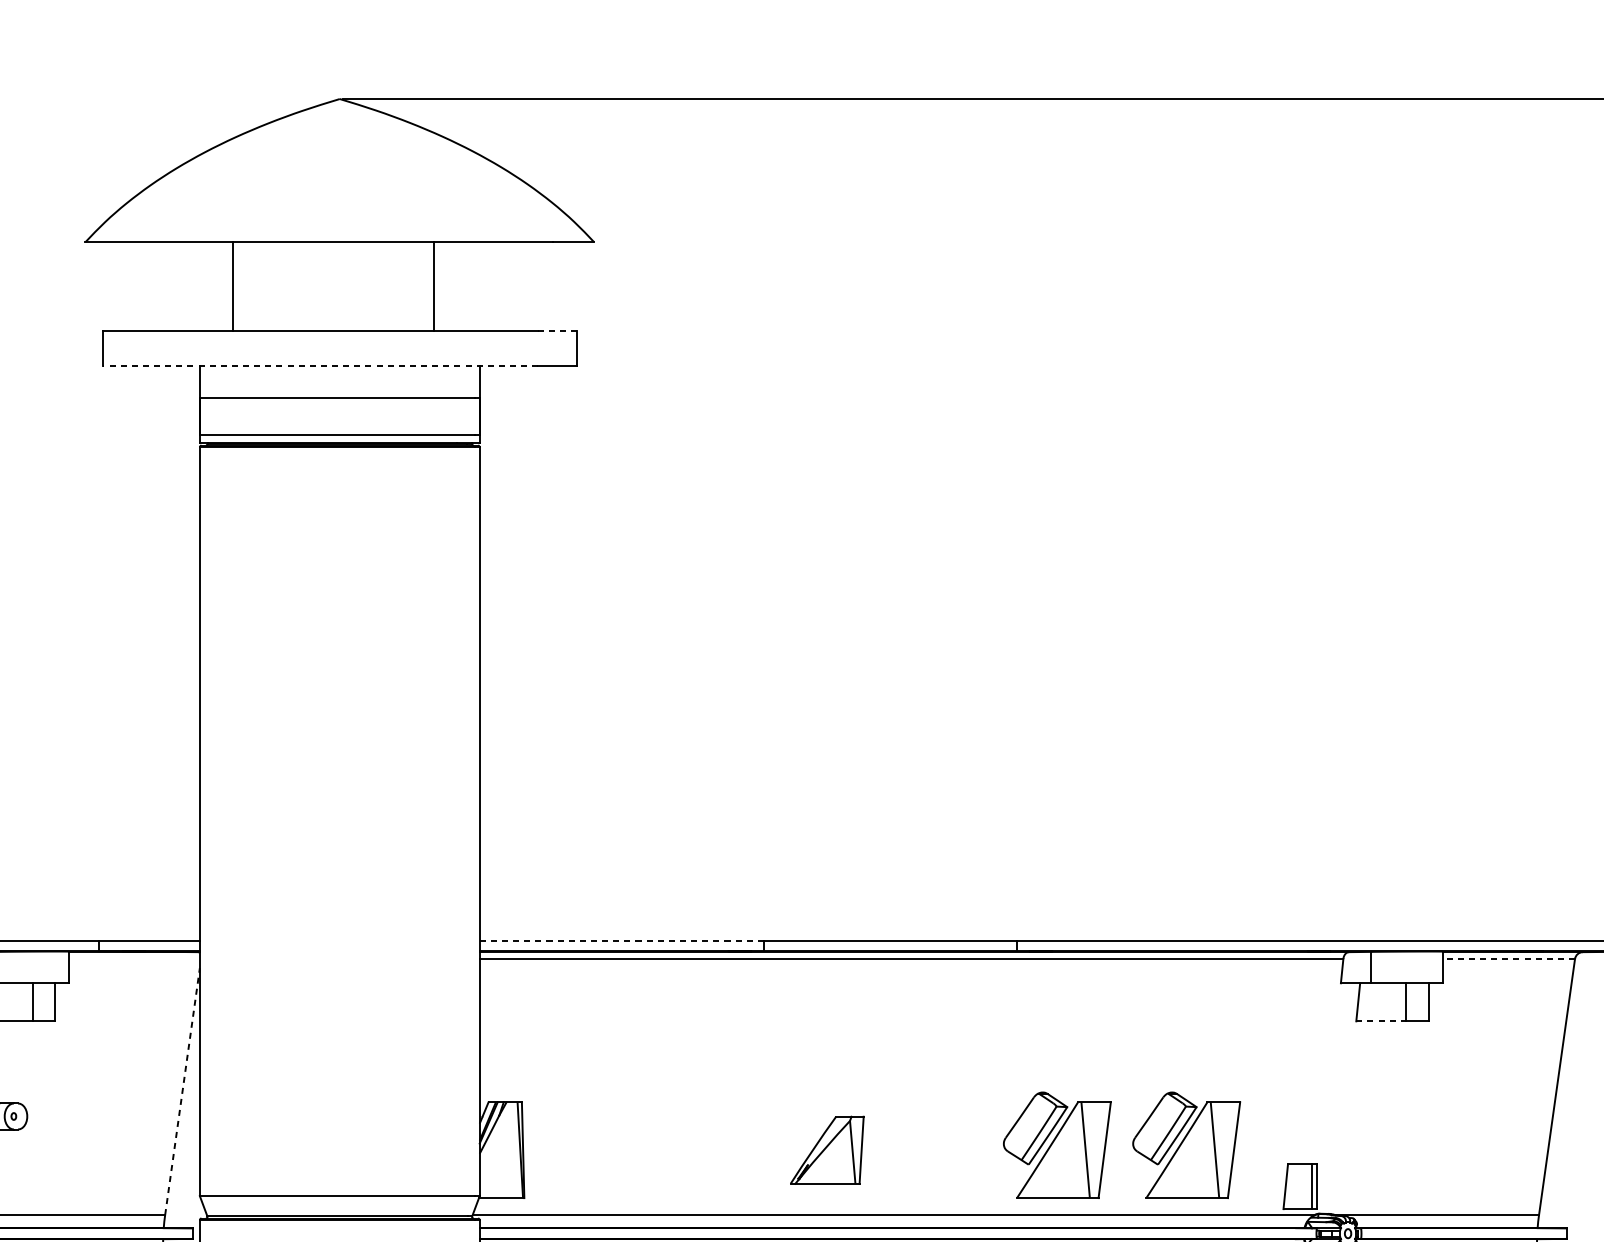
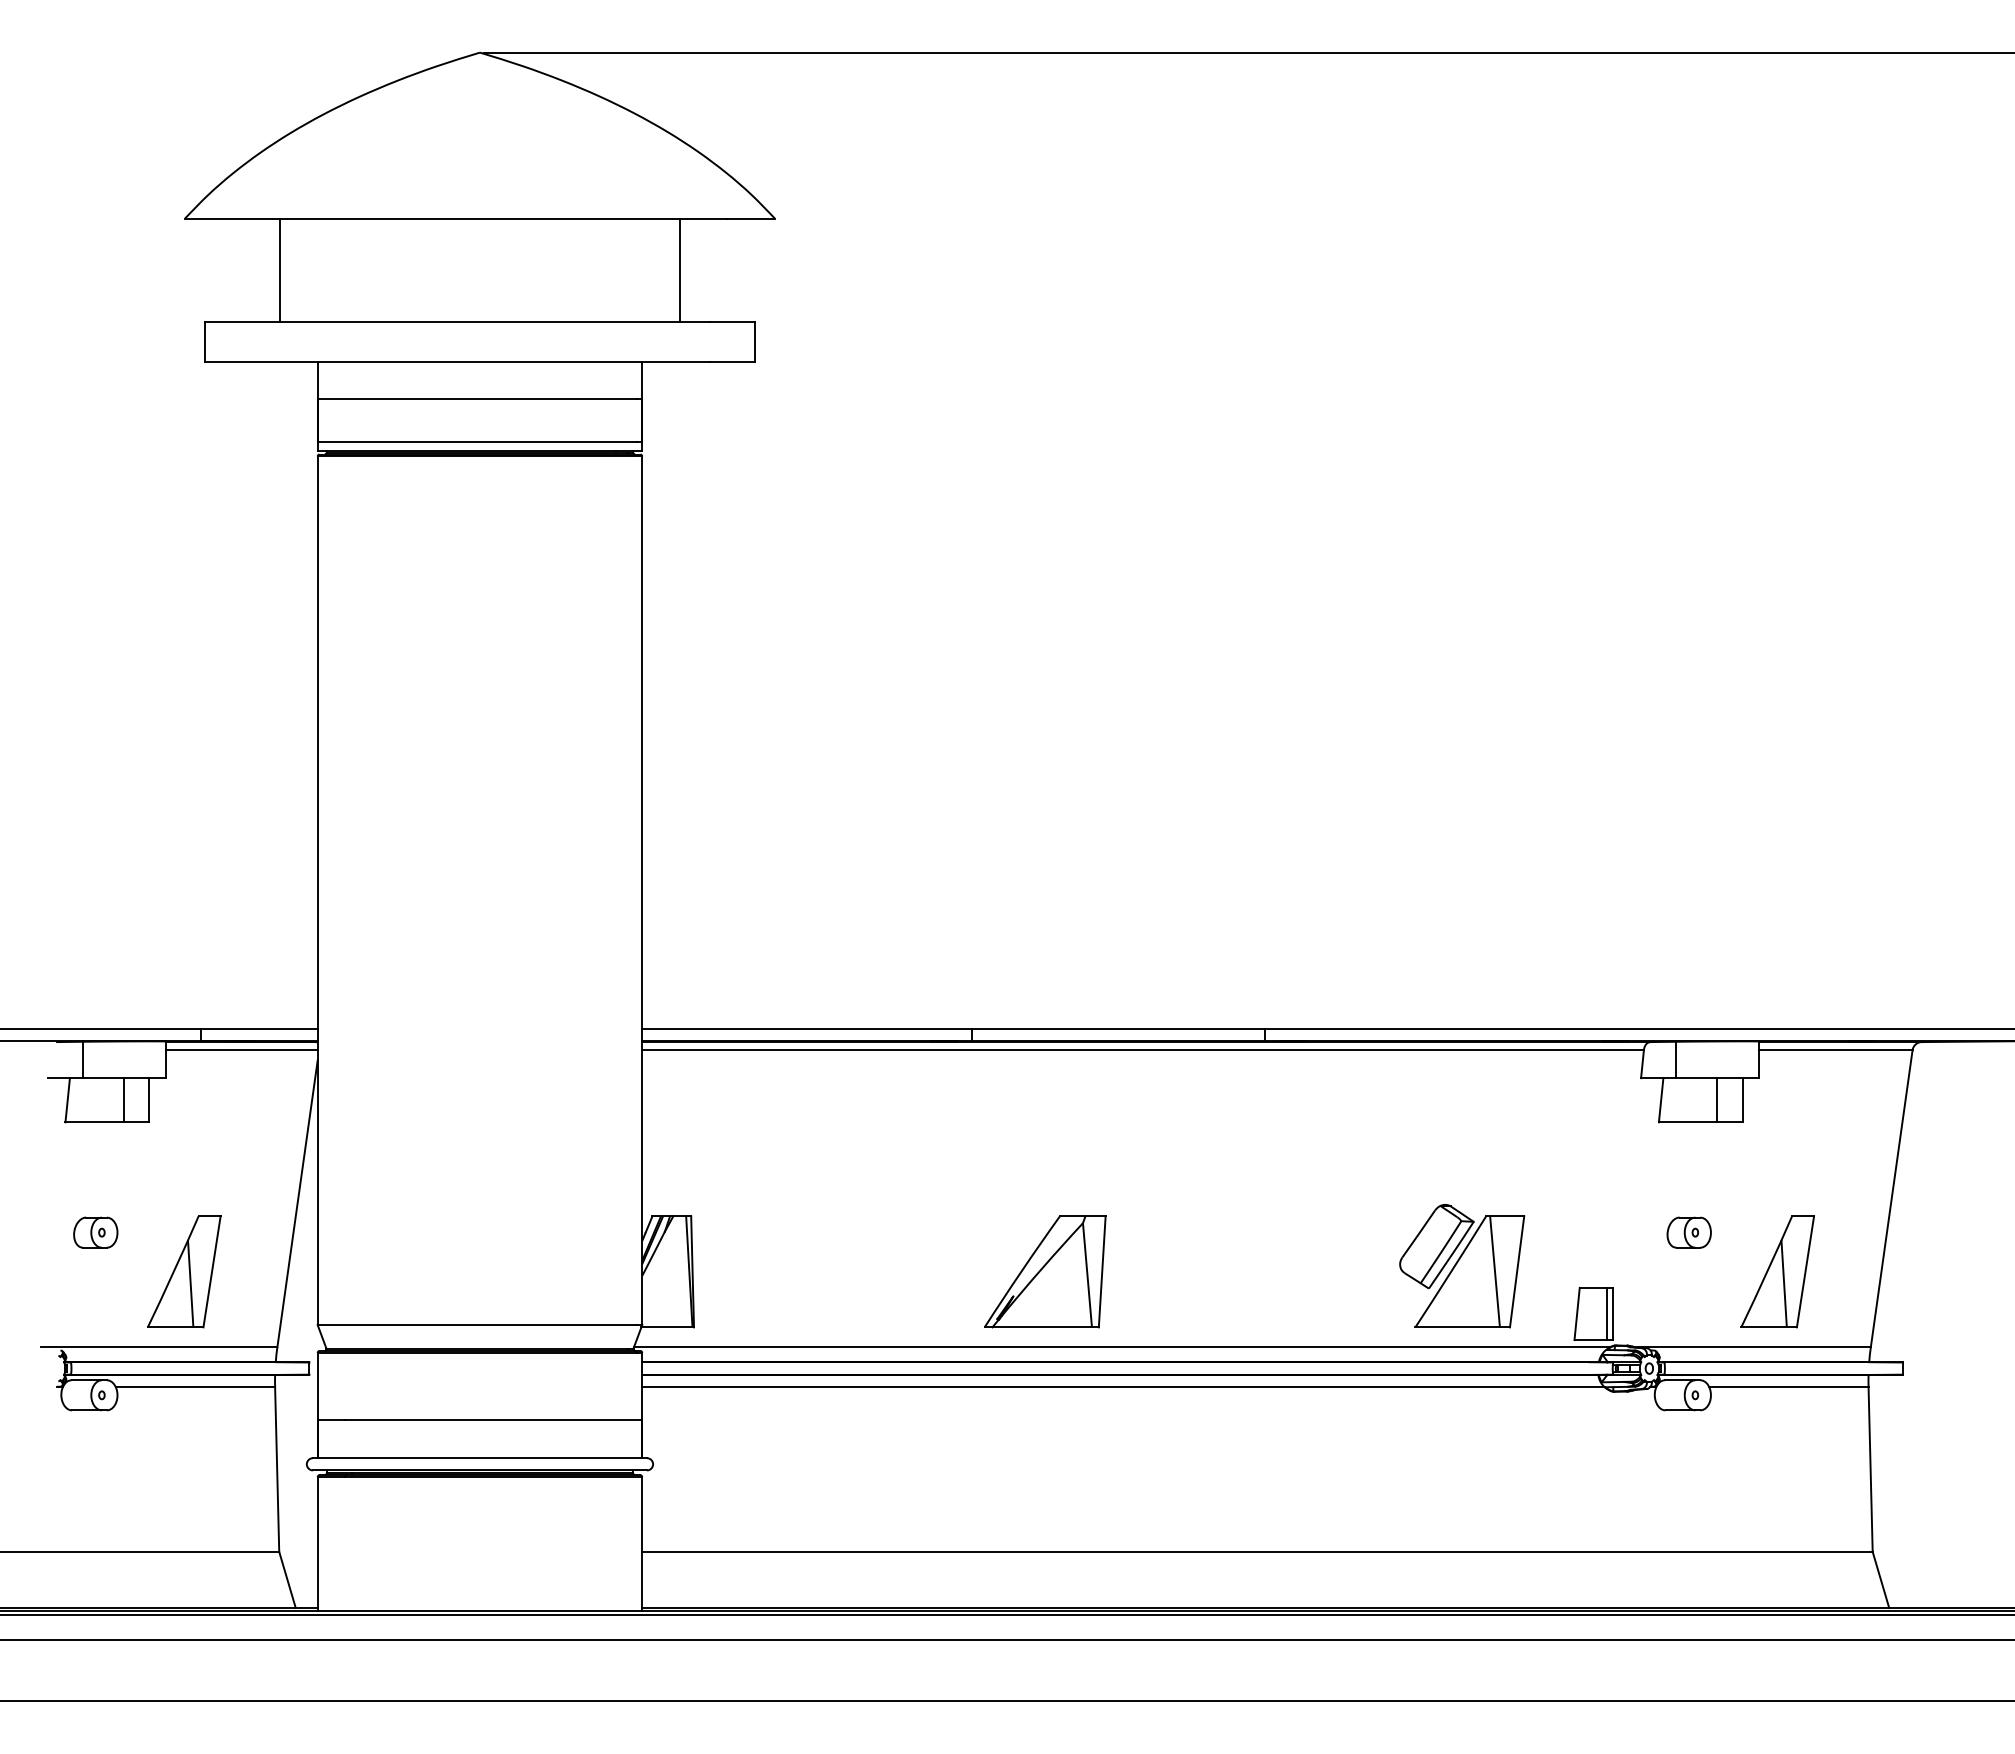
line: (233, 286) -> (280, 270), moved
line: (433, 286) -> (679, 270), moved
line: (557, 331) -> (732, 322), dashed -> solid
line: (320, 366) -> (457, 362), dashed -> solid
line: (622, 941) -> (807, 1029), dashed -> solid
line: (134, 959) -> (241, 1050), added
line: (1508, 959) -> (1835, 1050), dashed -> solid
line: (1381, 1021) -> (1688, 1122), dashed -> solid
line: (182, 1091) -> (297, 1203), dashed -> solid
part: (1381, 1116) -> (1688, 1232), added
part: (1057, 1145) -> (1312, 1266), removed
part: (85, 1149) -> (184, 1271), added
part: (827, 1149) -> (1045, 1271), size x1.43
part: (1458, 1149) -> (1777, 1271), added

